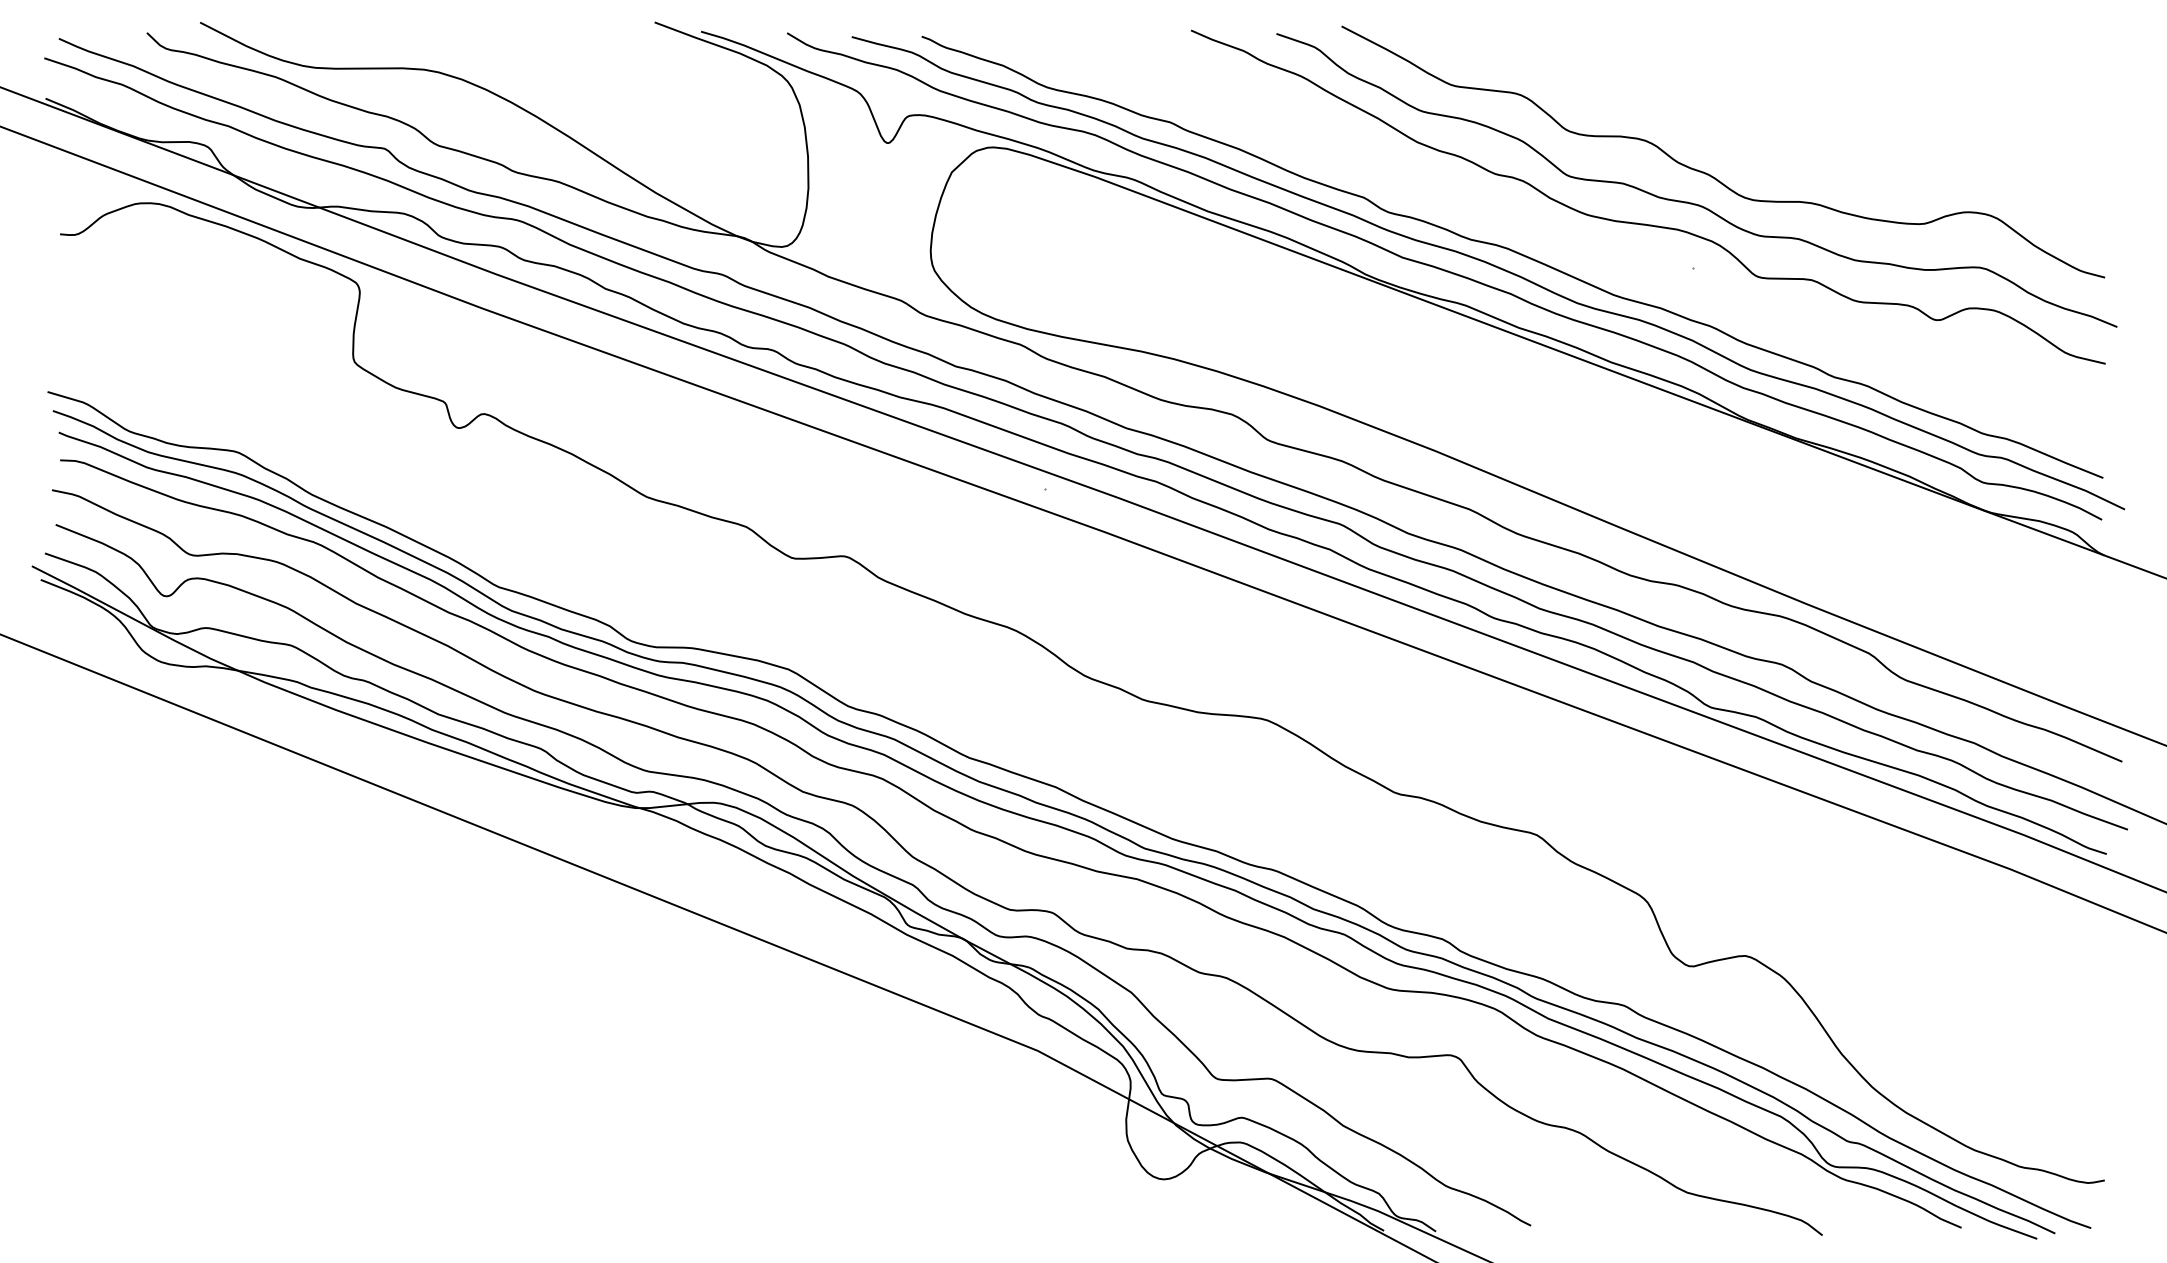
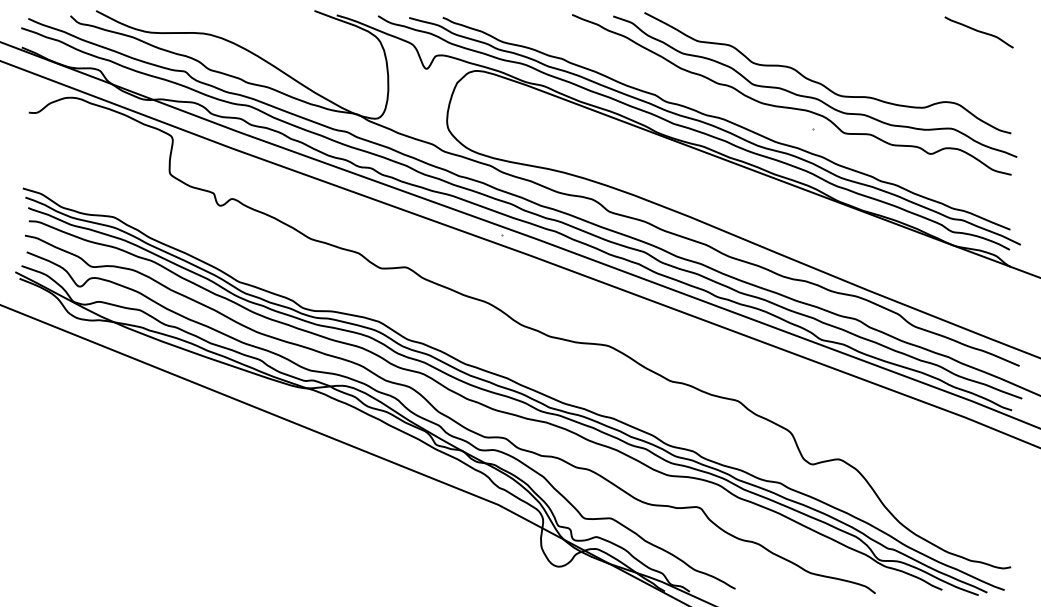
curve: (2036, 67) -> (978, 32), added

